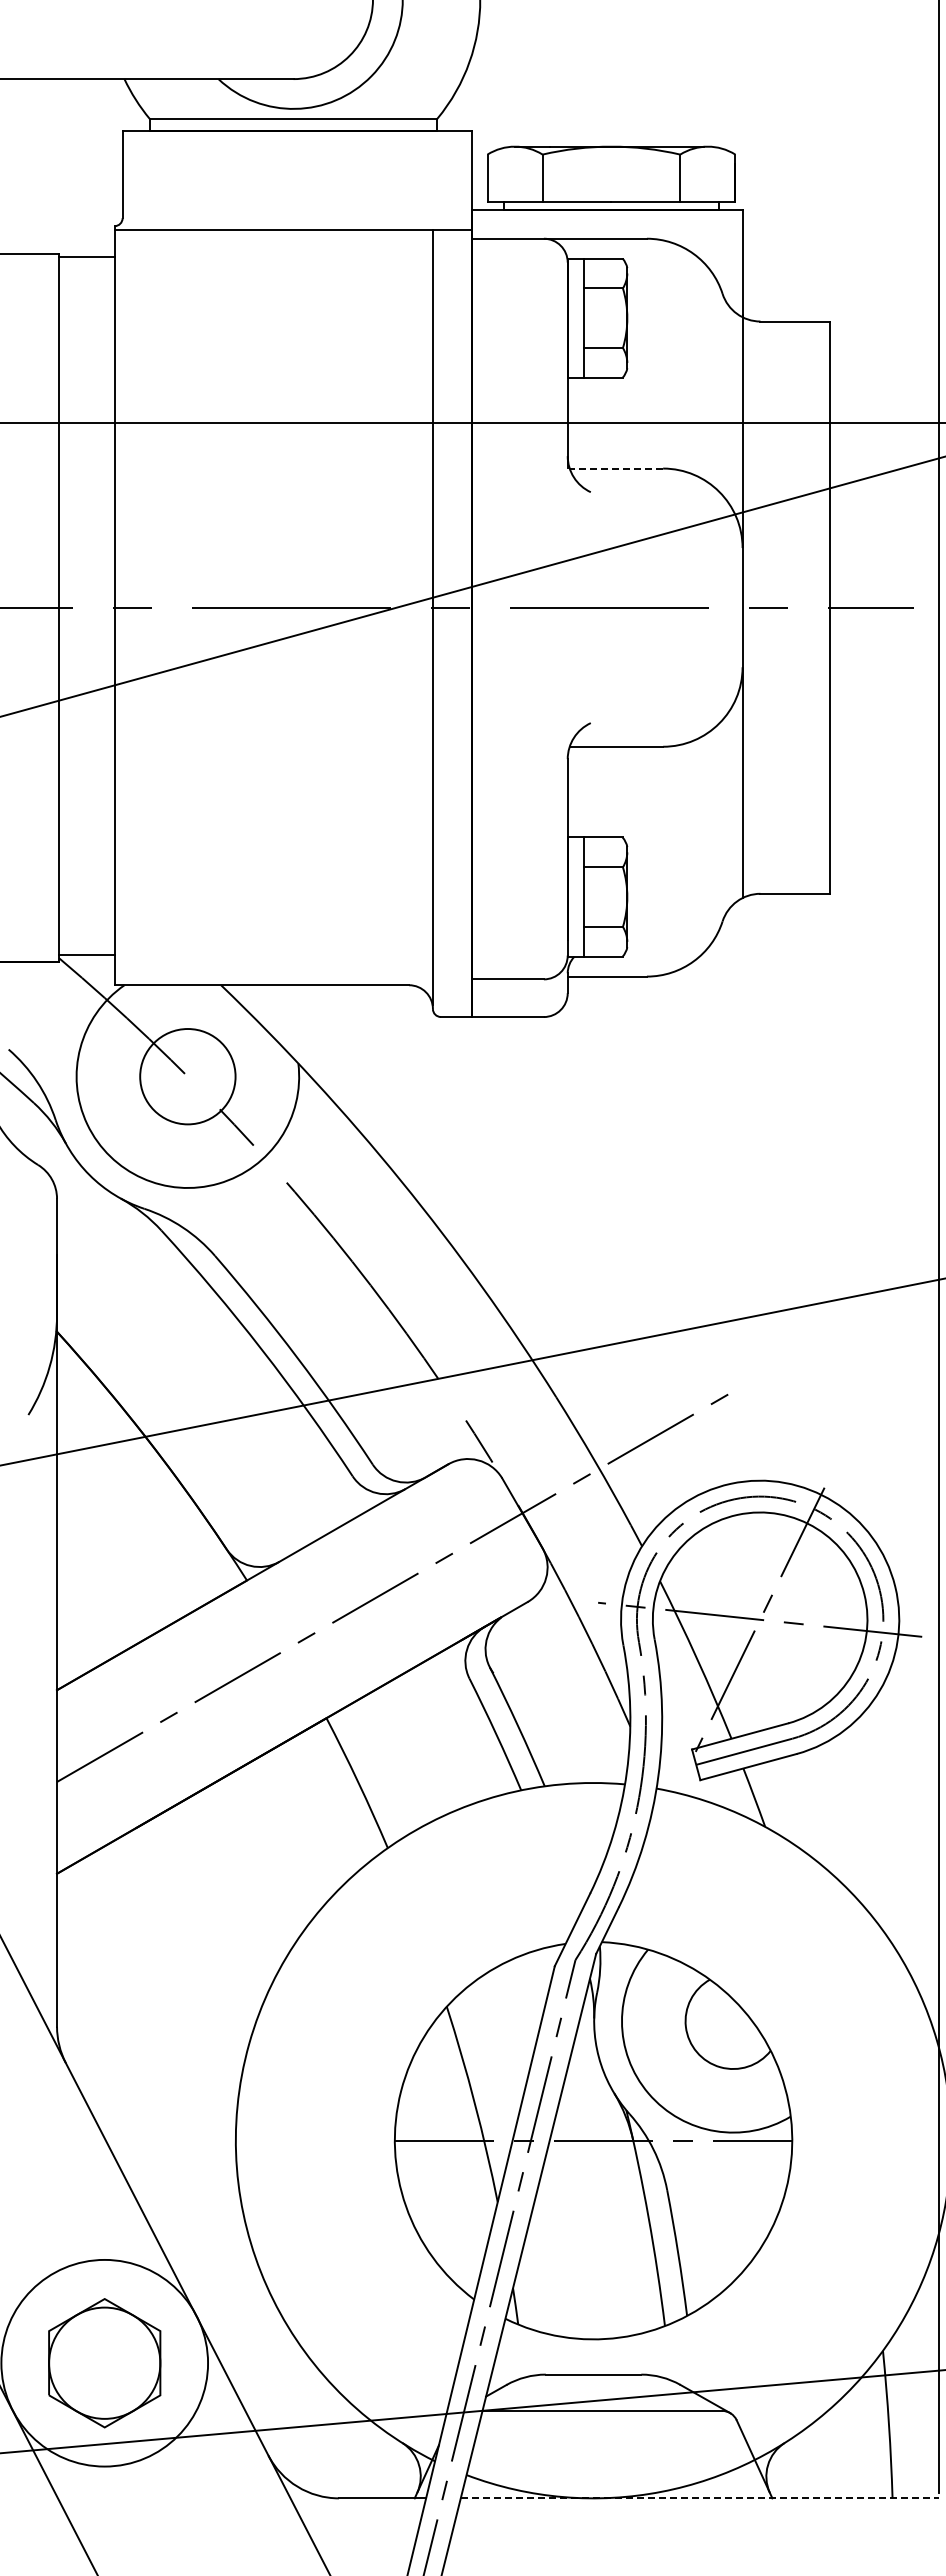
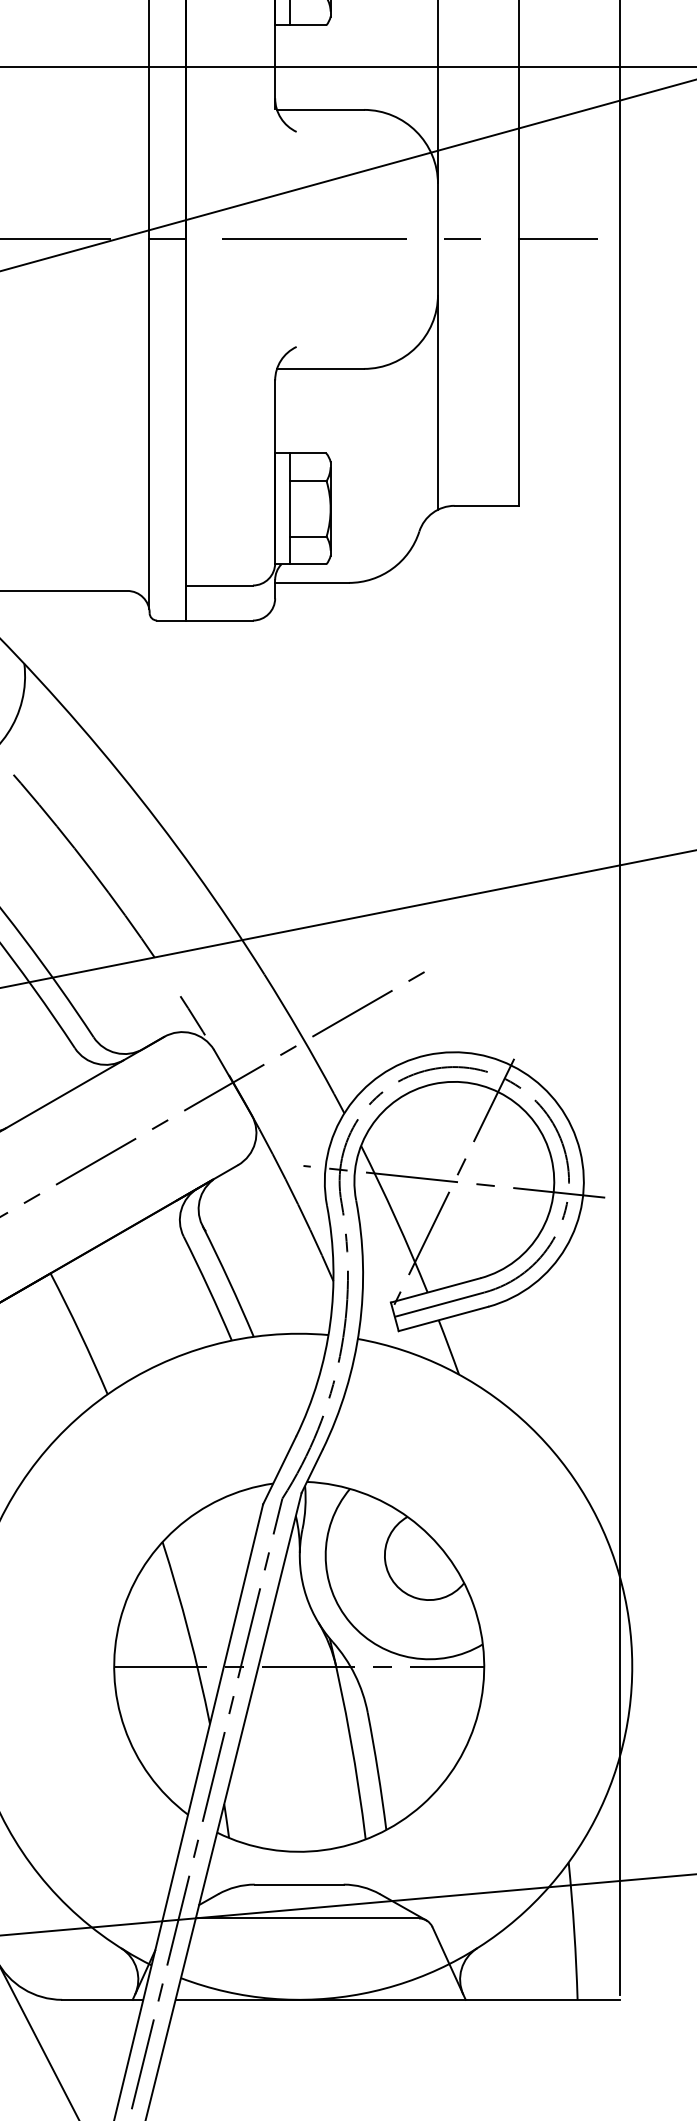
line: (616, 468) -> (320, 109), dashed -> solid
line: (699, 2498) -> (397, 1999), dashed -> solid

